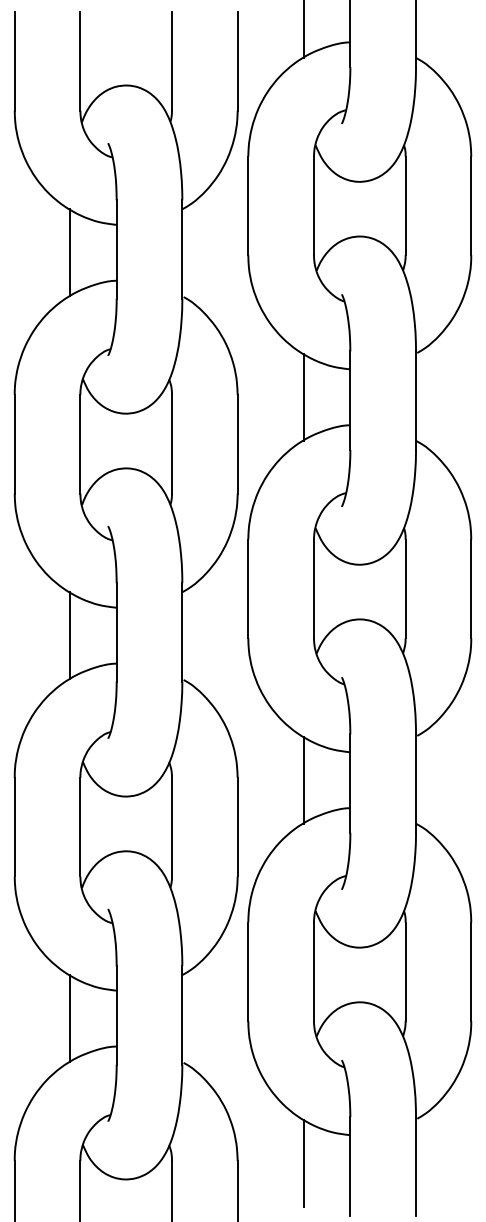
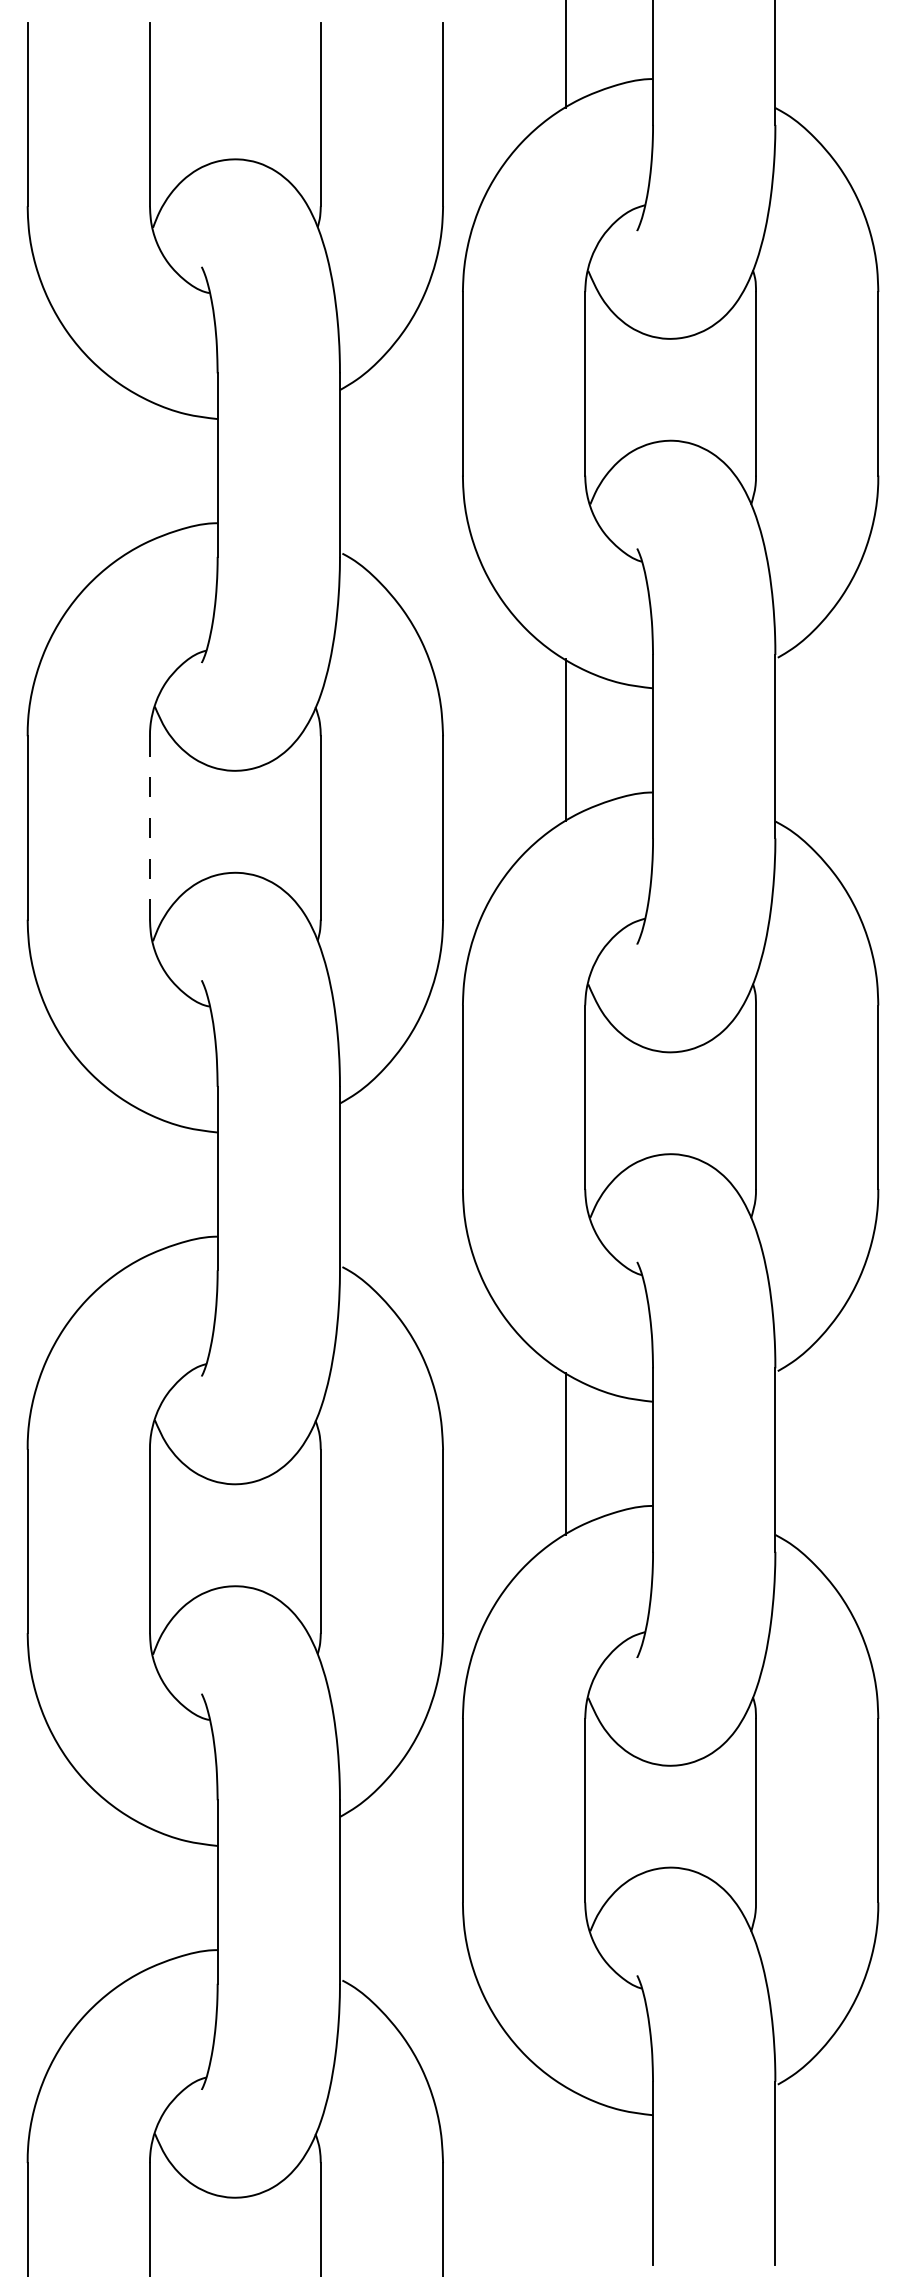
line: (69, 252) -> (129, 470), removed
line: (80, 443) -> (150, 826), solid -> dashed
line: (69, 635) -> (129, 1184), removed
line: (69, 1018) -> (129, 1897), removed
line: (303, 1162) -> (565, 2166), removed

